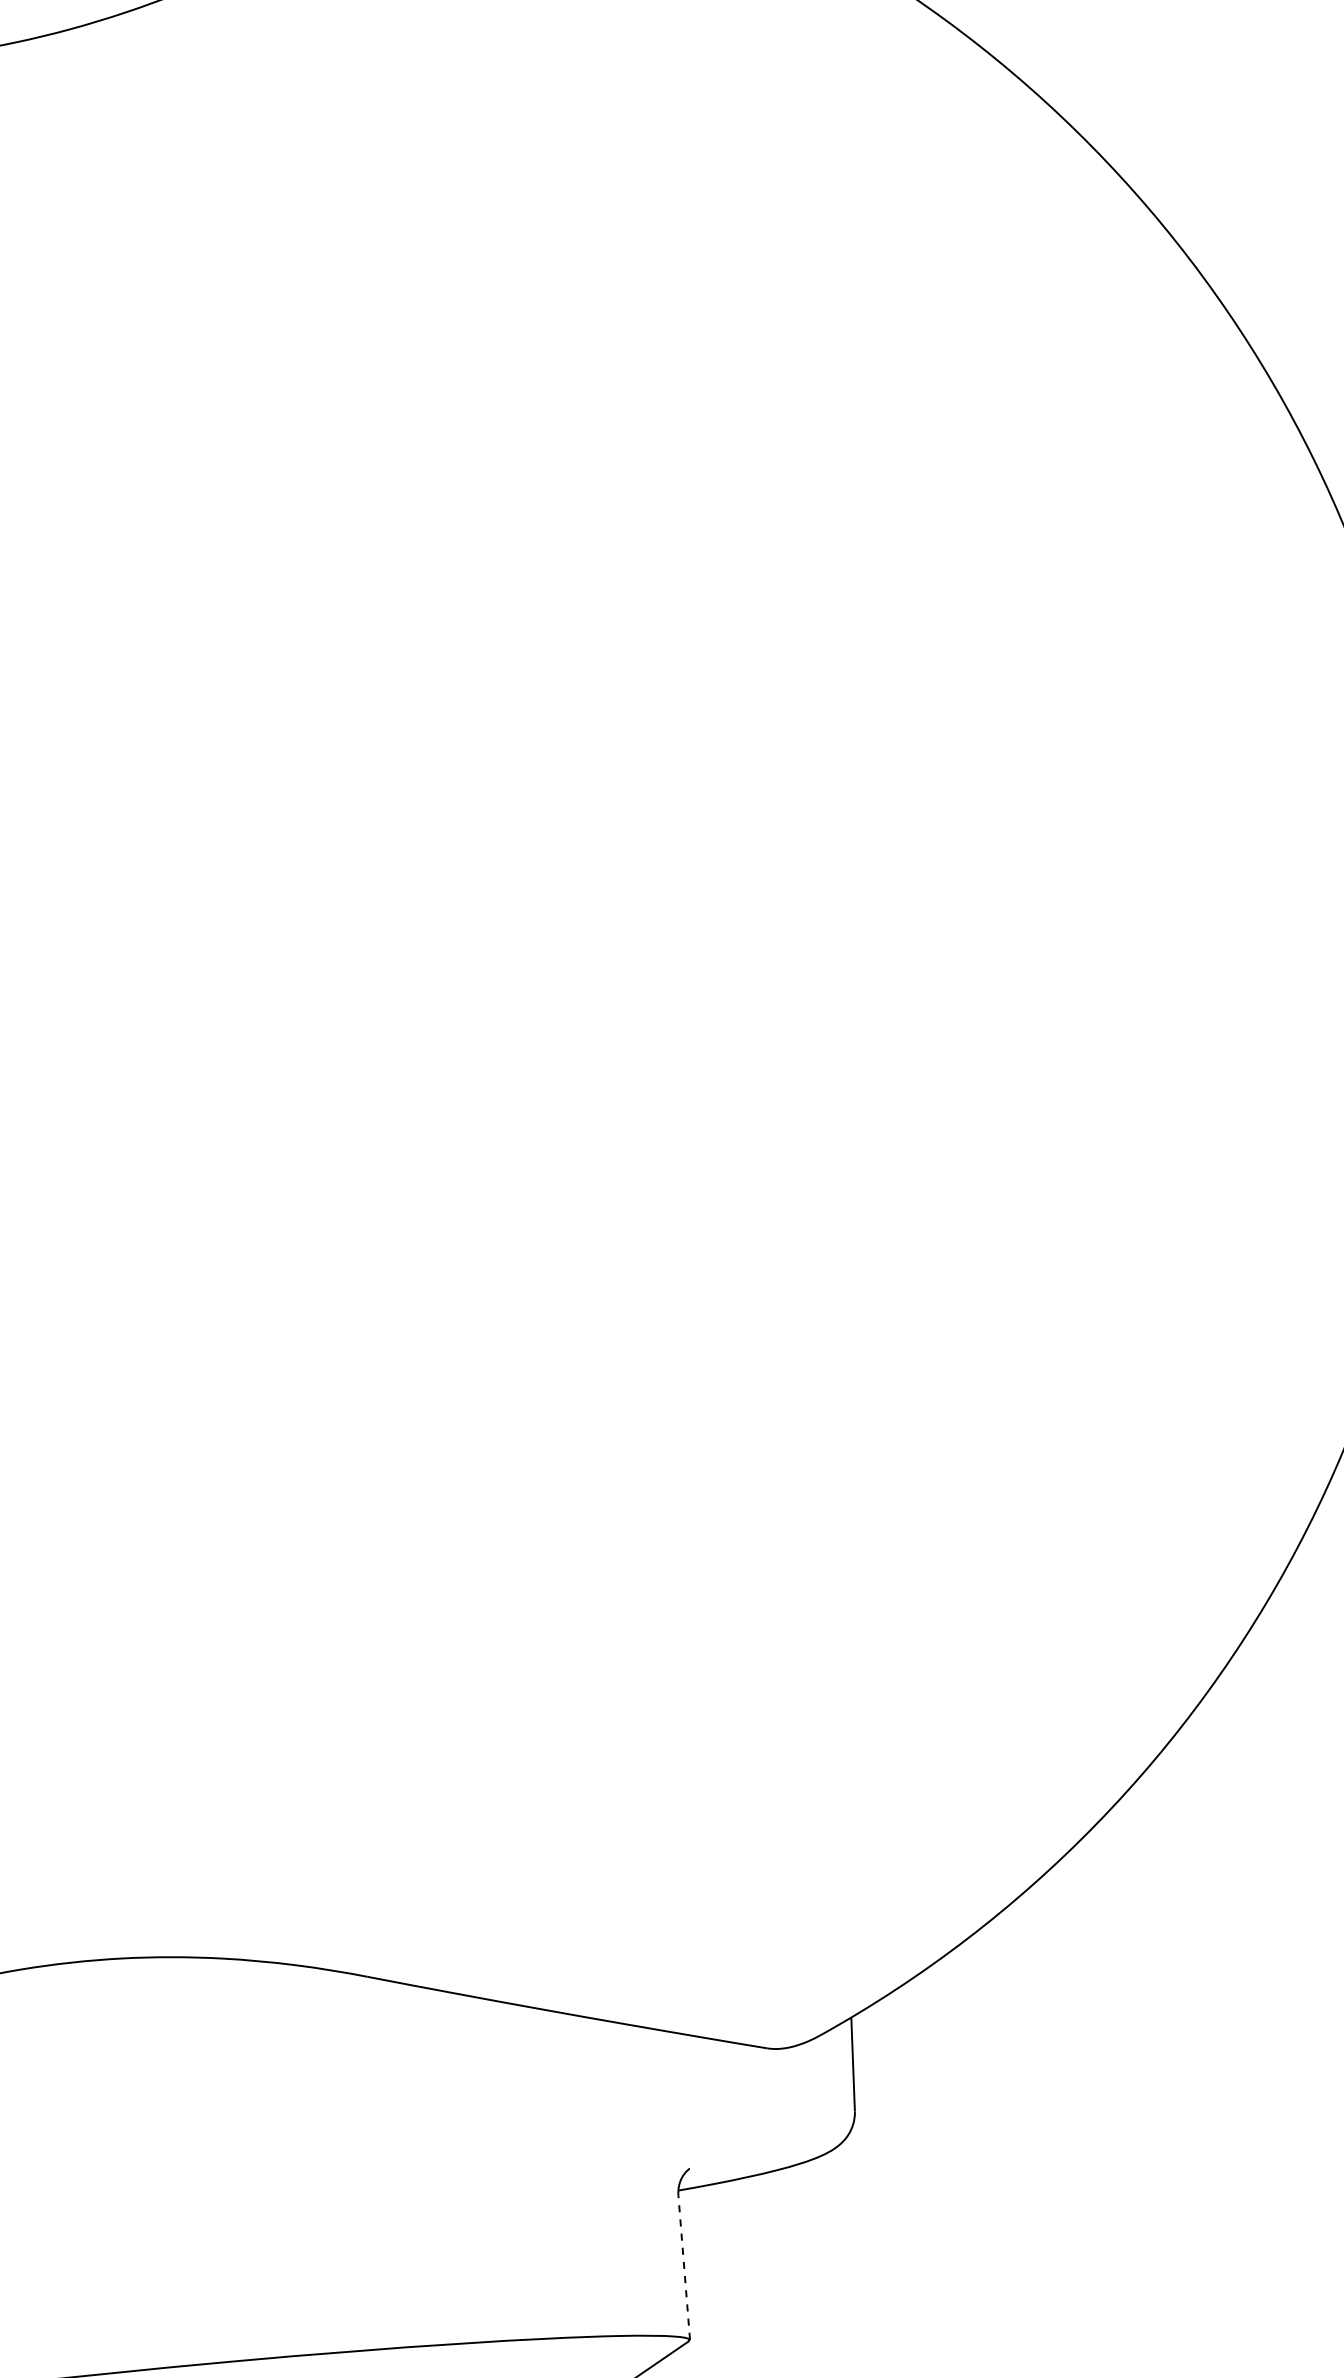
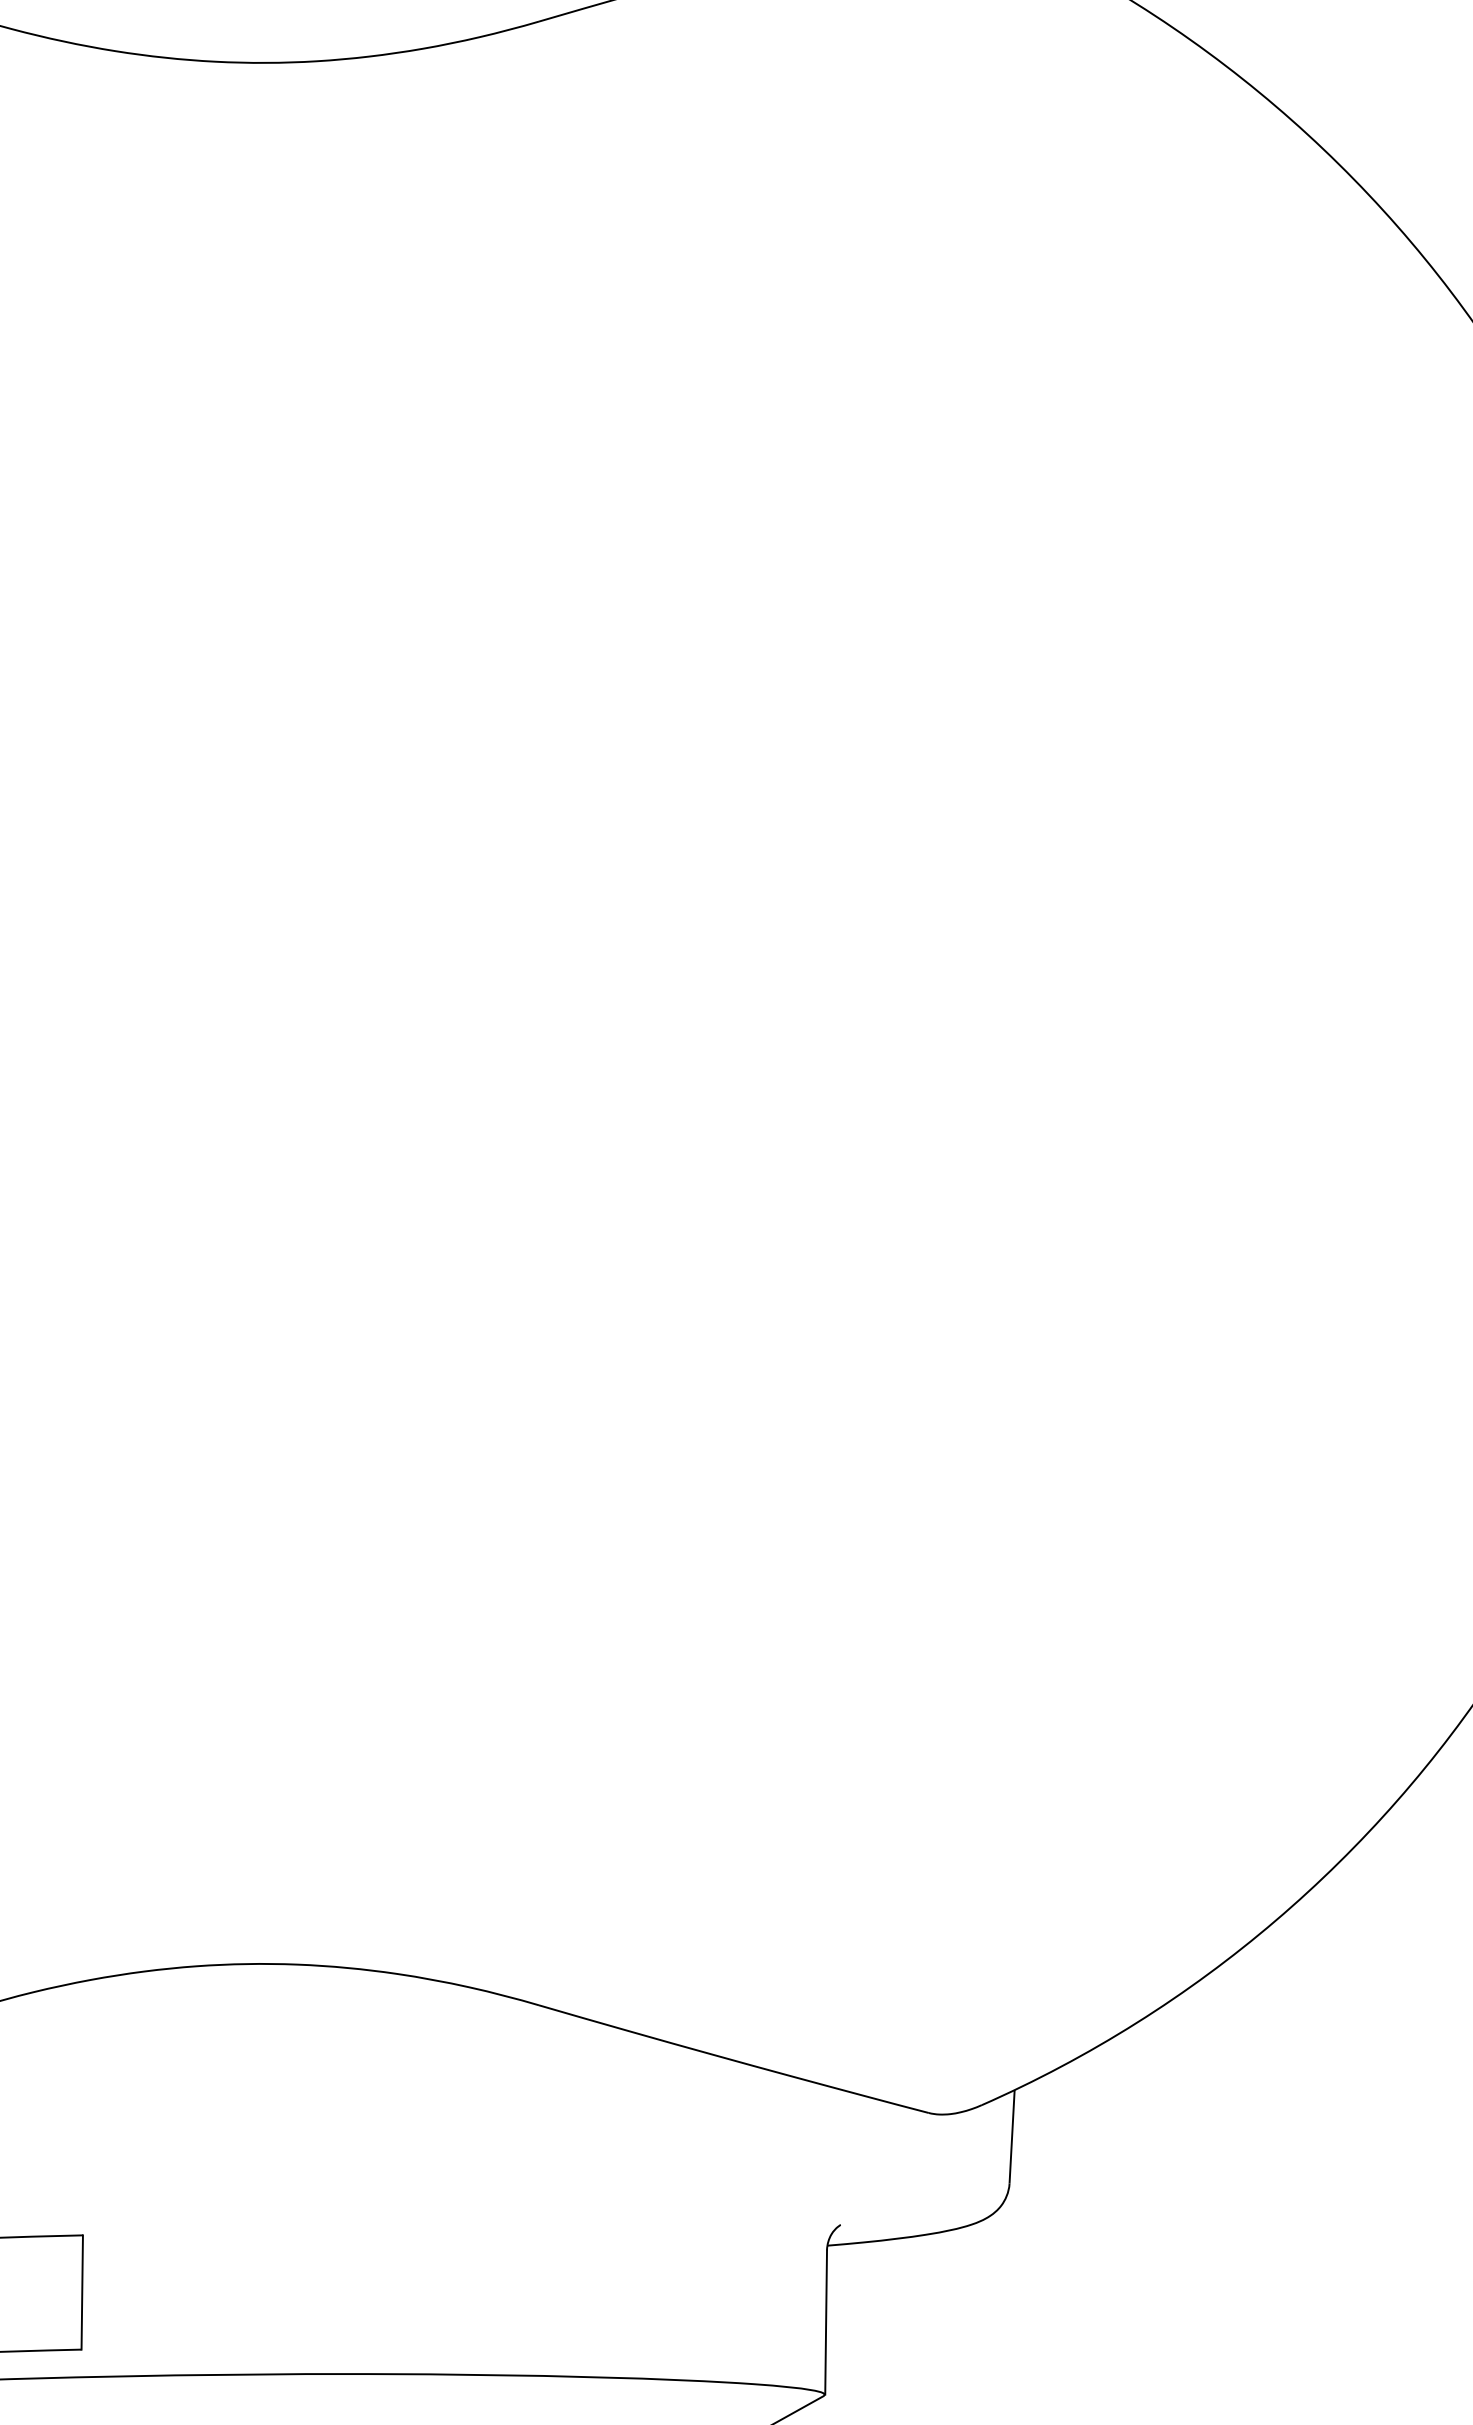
line: (684, 2266) -> (826, 2321), dashed -> solid

